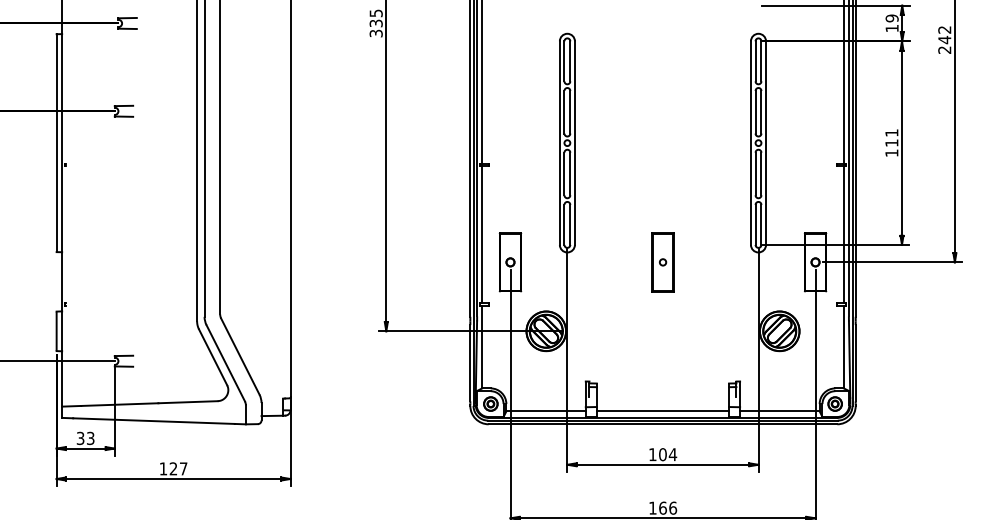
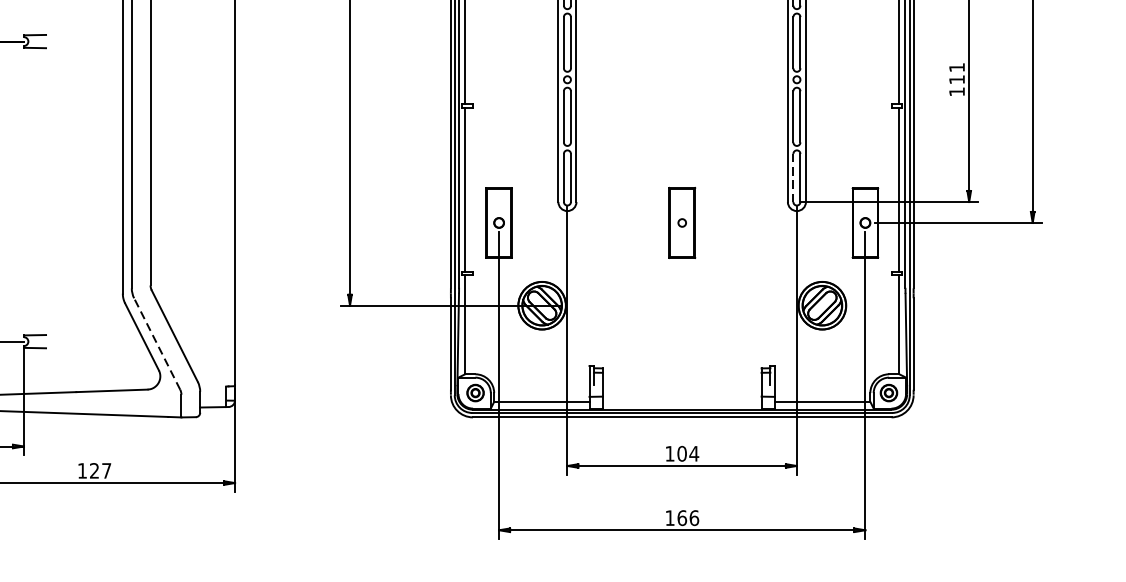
line: (755, 225) -> (793, 178), solid -> dashed
line: (225, 363) -> (156, 344), solid -> dashed
line: (662, 411) -> (681, 402), removed

